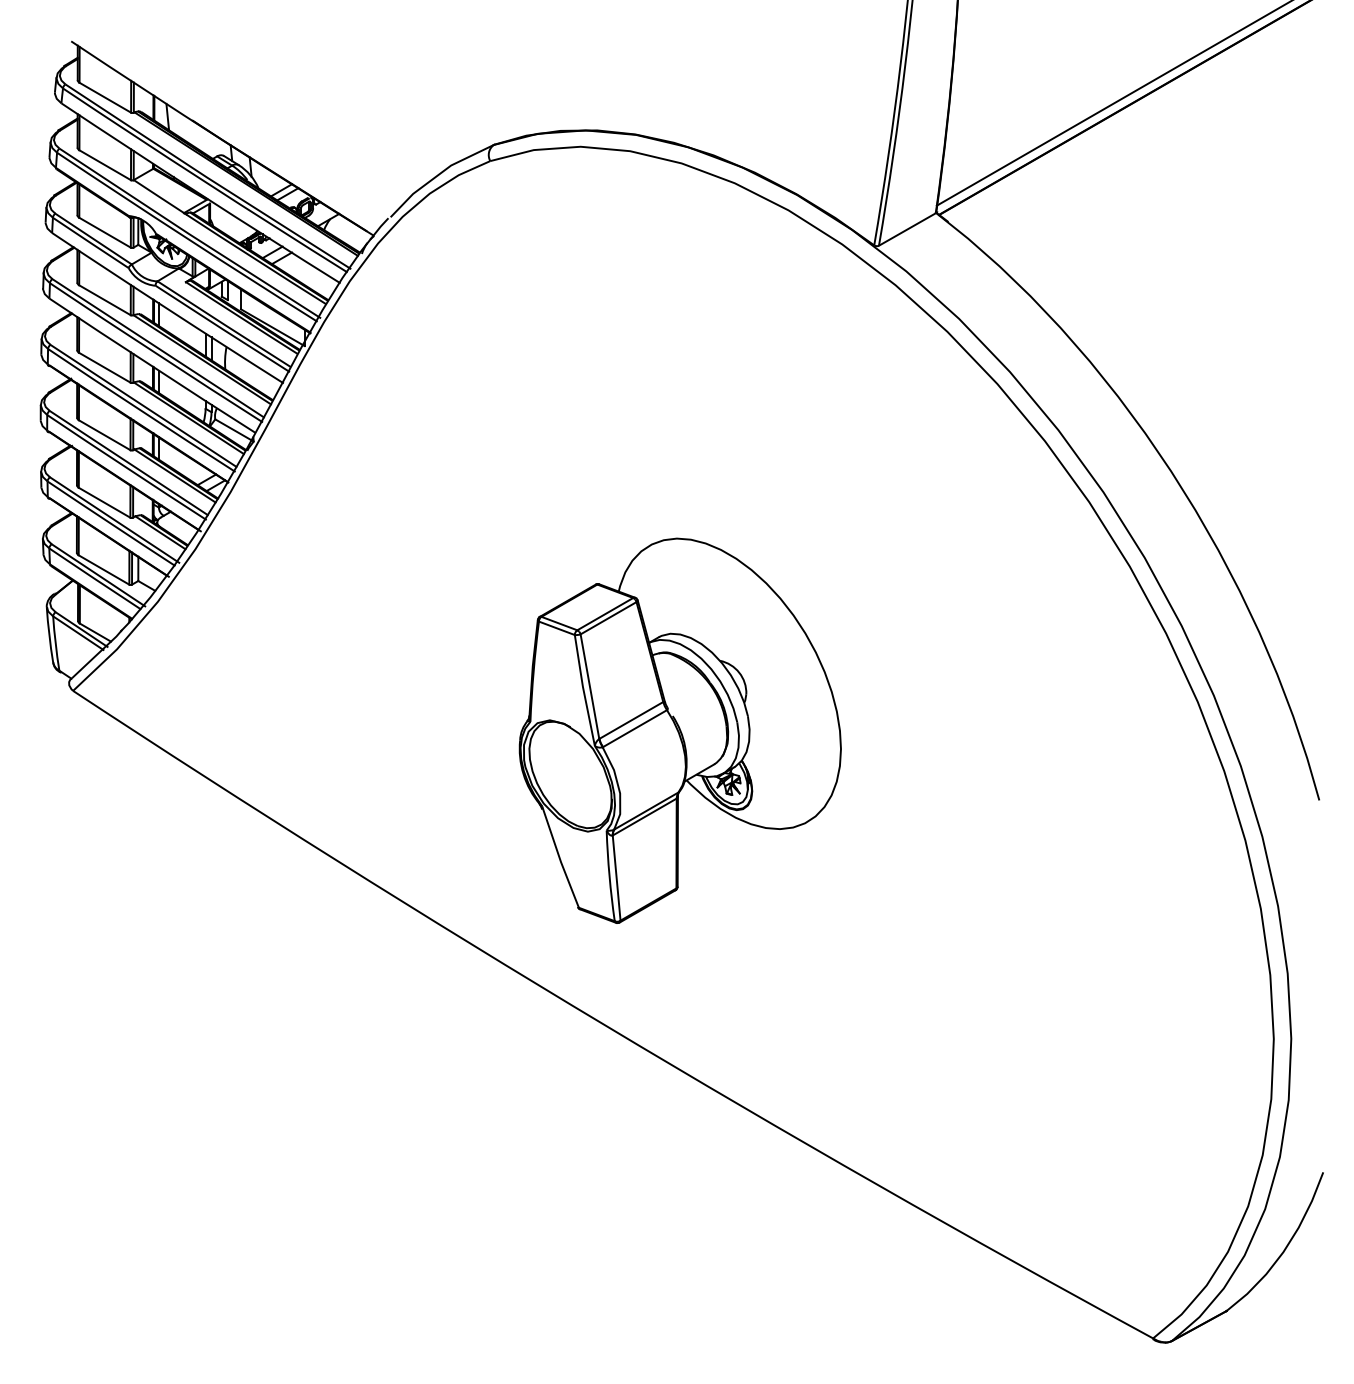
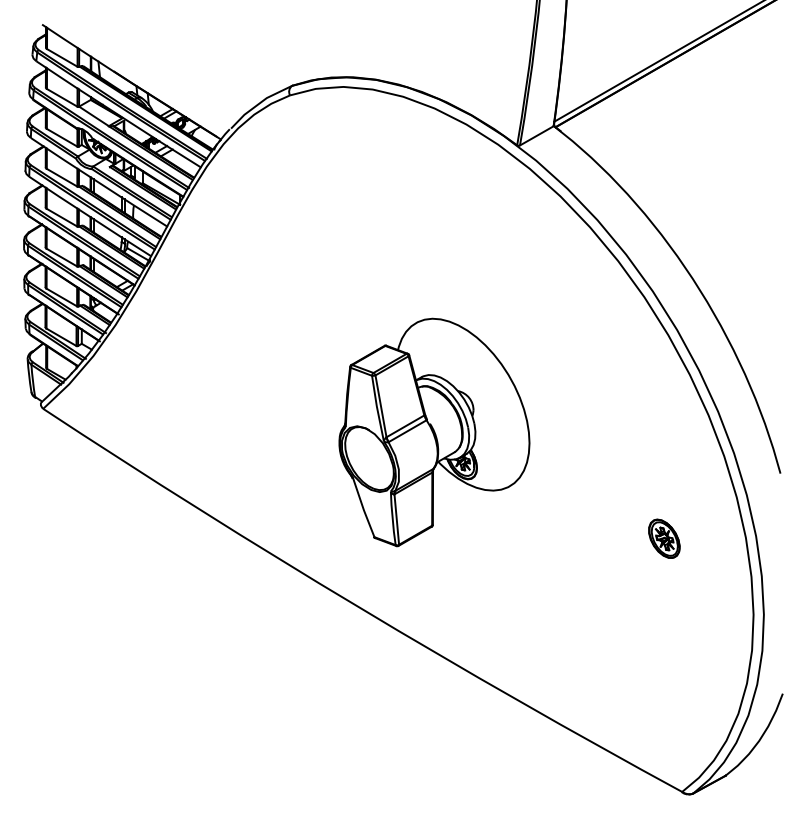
part: (680, 730) -> (434, 432), moved
part: (1123, 910) -> (664, 538), added

